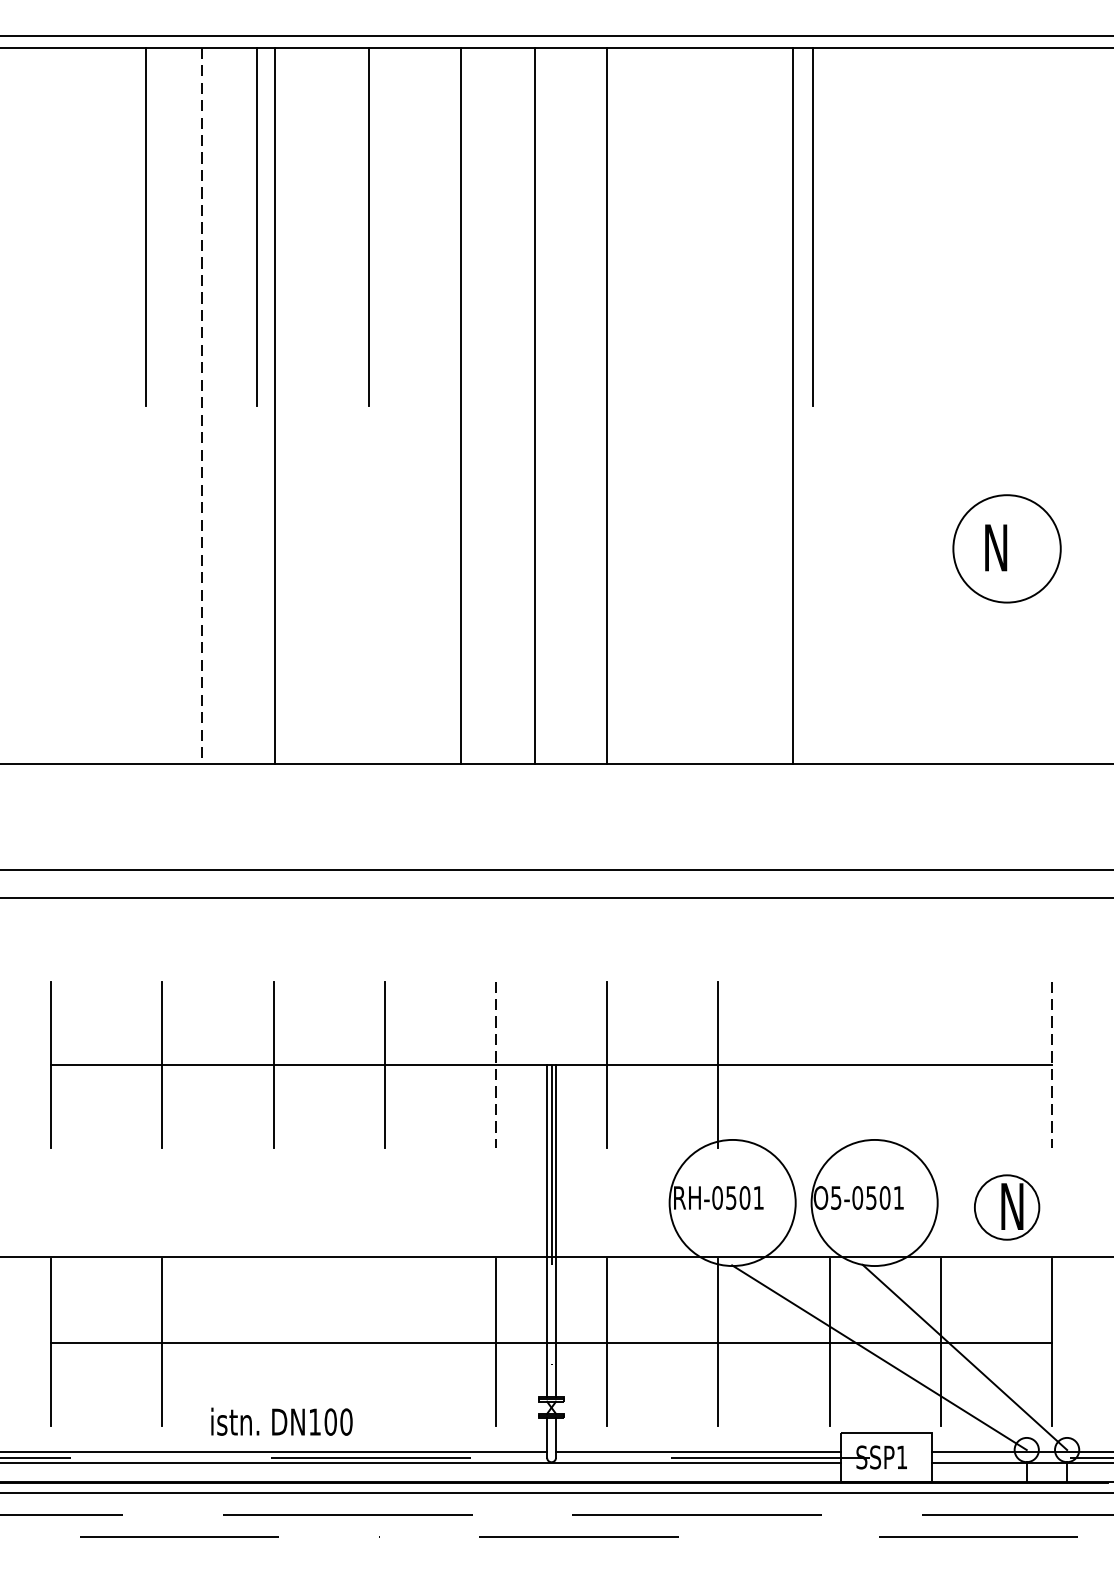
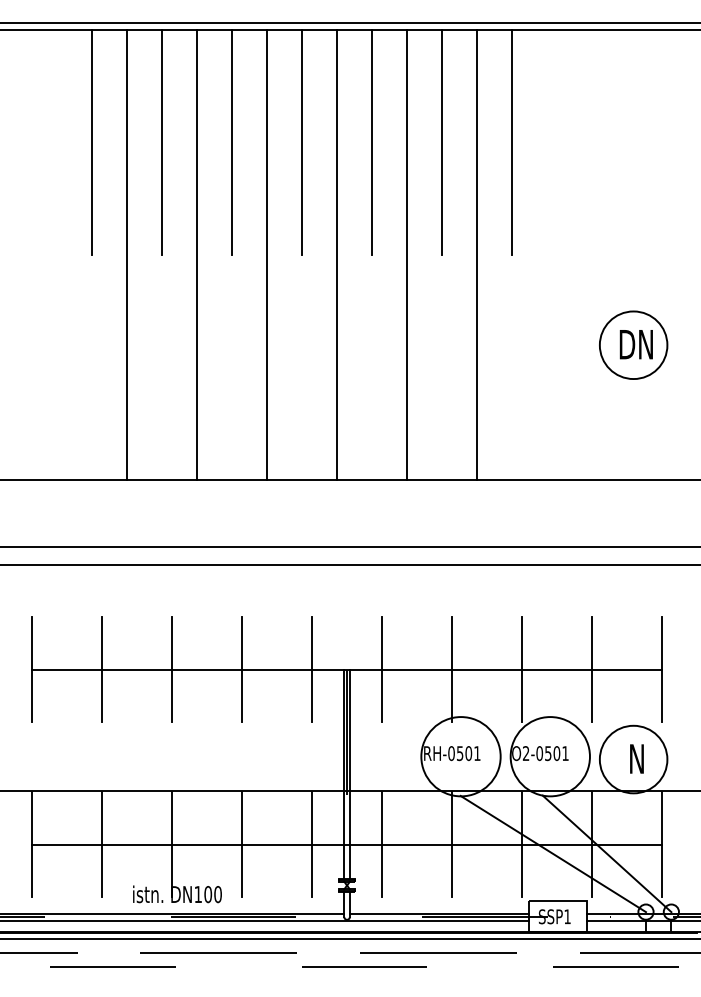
line: (479, 226) -> (301, 142), added
line: (590, 226) -> (371, 142), added
line: (701, 226) -> (441, 142), added
line: (275, 404) -> (197, 254), moved
line: (461, 404) -> (267, 254), moved
line: (606, 404) -> (406, 254), moved
line: (792, 404) -> (476, 254), moved
line: (202, 406) -> (127, 255), dashed -> solid
text: (1013, 547) -> (637, 344), N -> DN
line: (828, 1064) -> (521, 669), added
line: (940, 1064) -> (591, 669), added
line: (496, 1065) -> (312, 670), dashed -> solid
line: (1051, 1065) -> (661, 670), dashed -> solid
text: (836, 1197) -> (526, 753), O5-0501 -> O2-0501
circle: (1006, 1207) -> (633, 759), size x1.67
line: (274, 1342) -> (172, 844), added
line: (385, 1342) -> (242, 844), added

